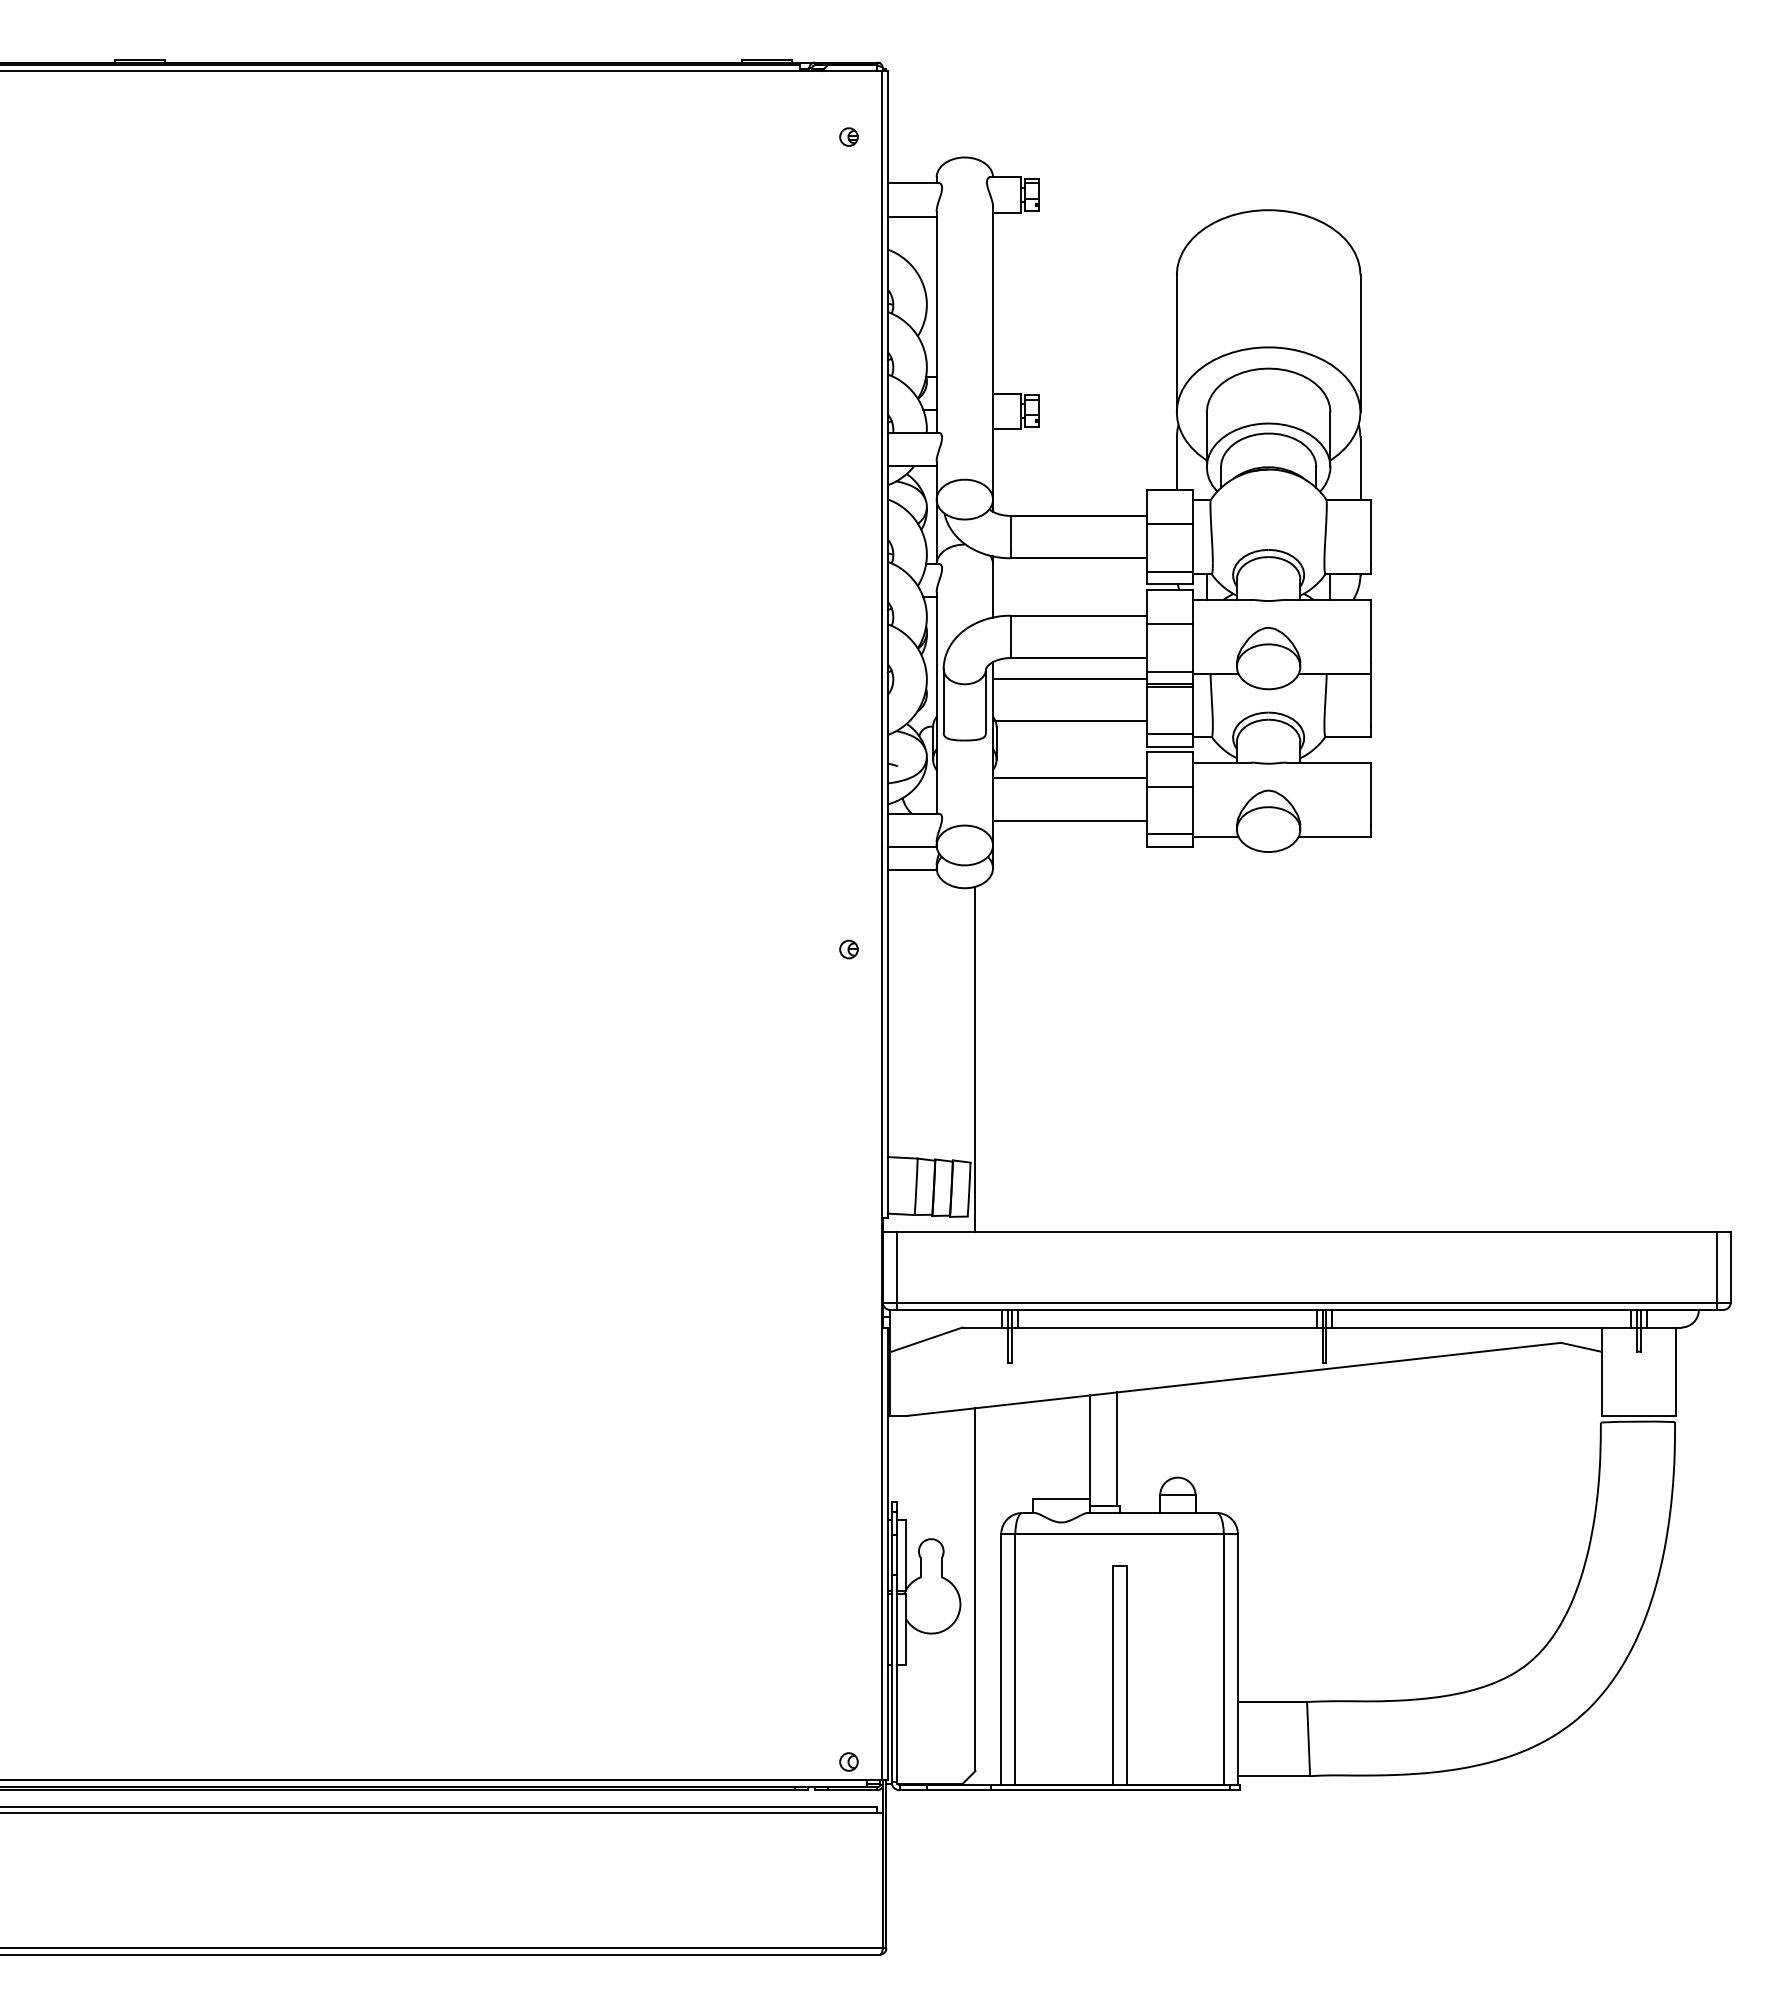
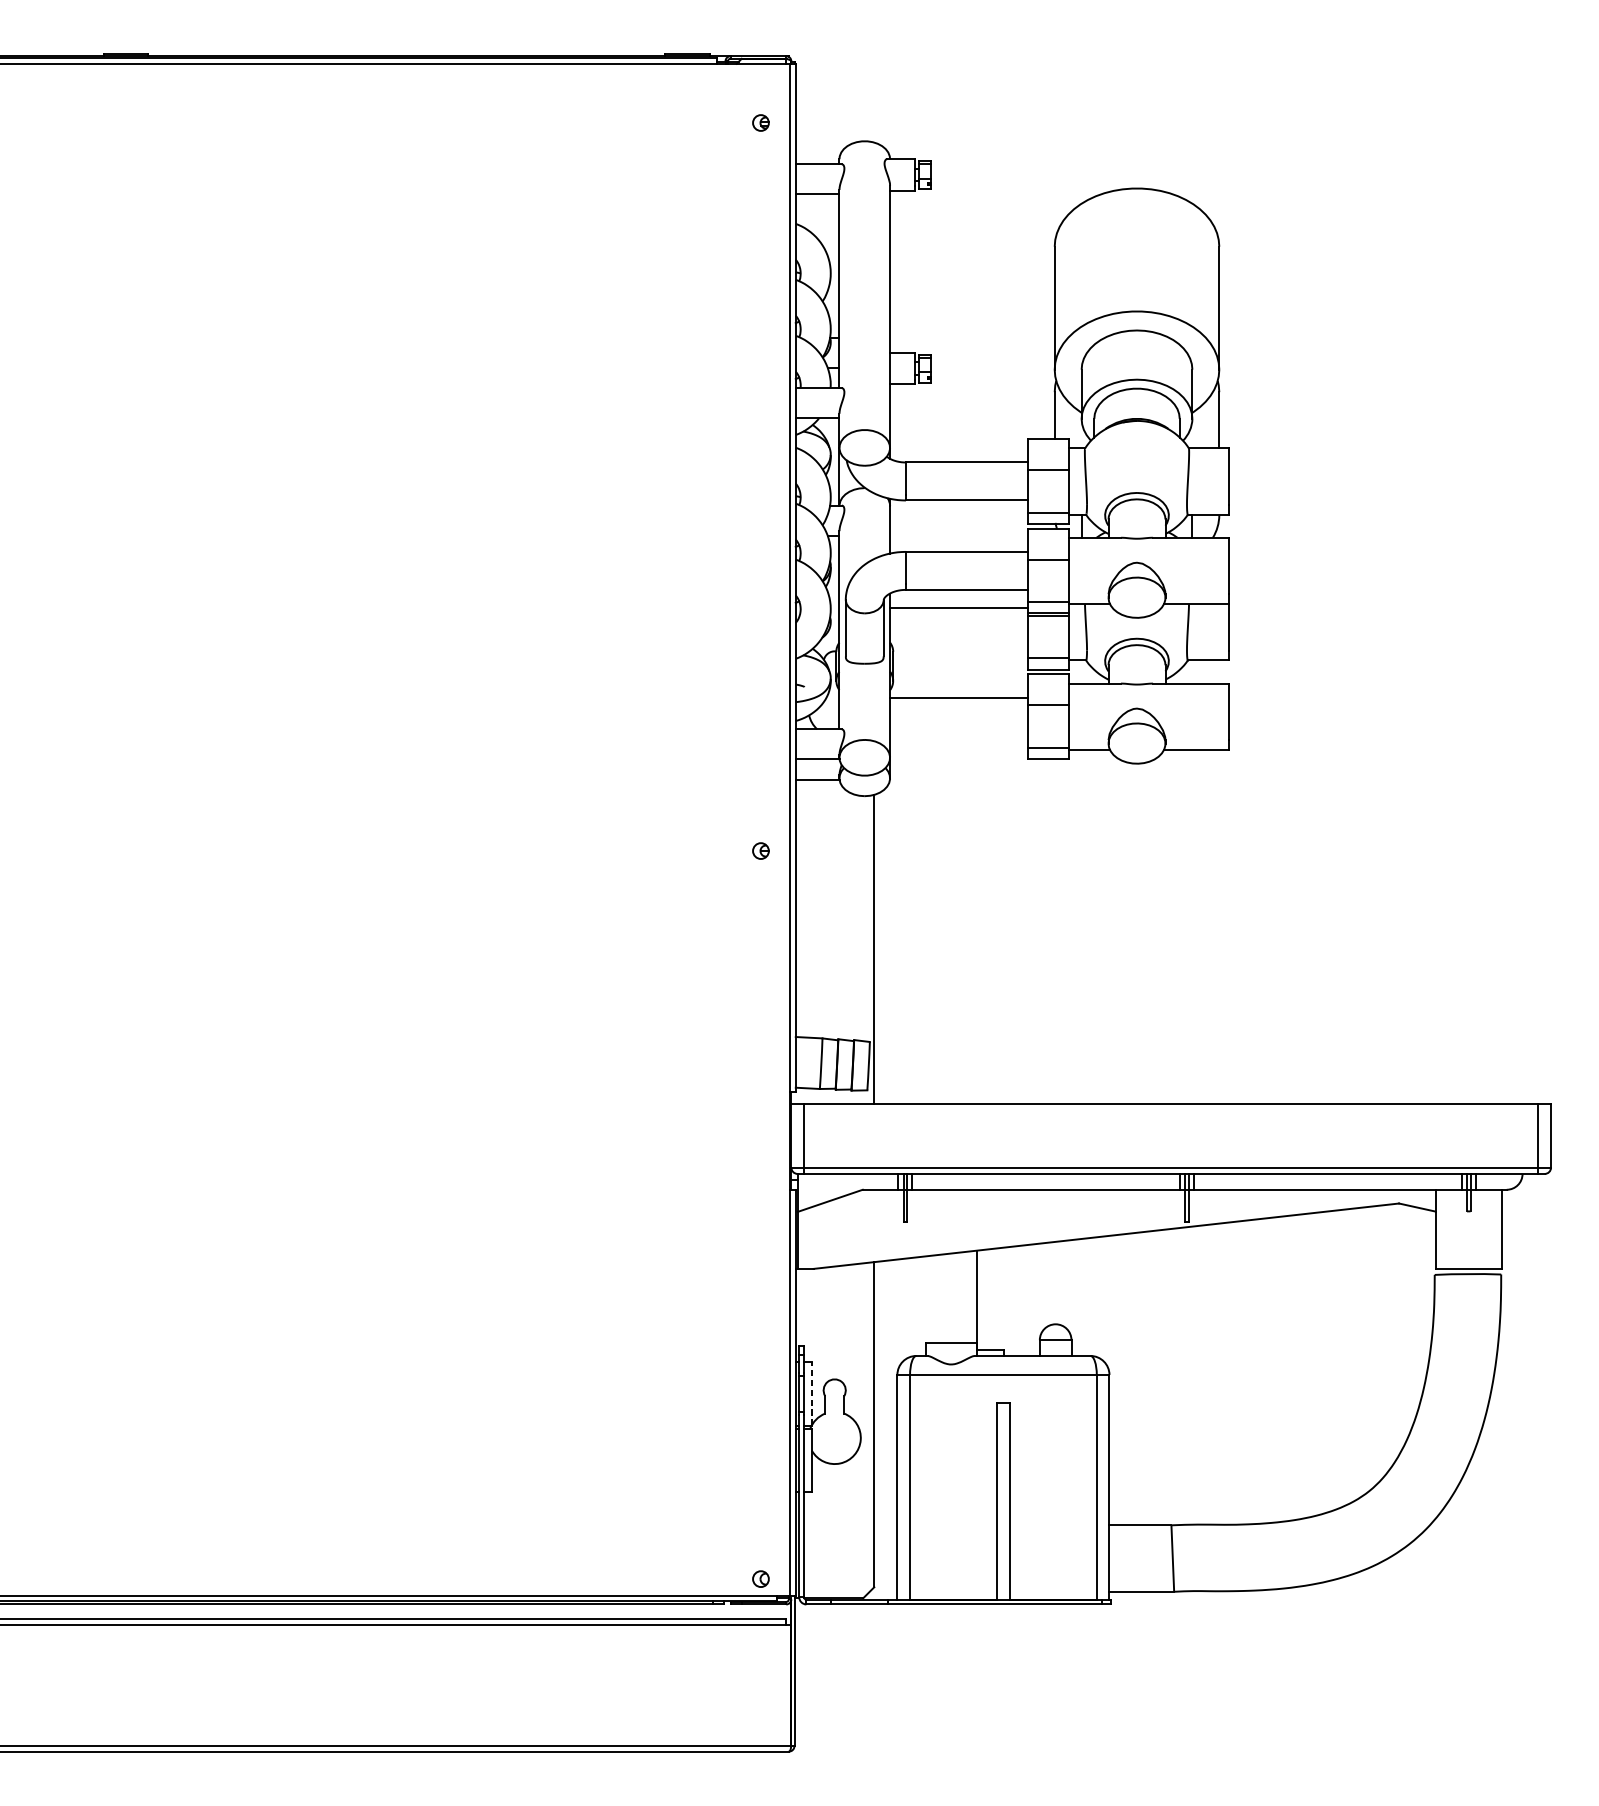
line: (1070, 720) -> (959, 645), removed
line: (1069, 820) -> (958, 735), removed
line: (1116, 1448) -> (1000, 1298), removed
line: (905, 1554) -> (811, 1393), solid -> dashed

